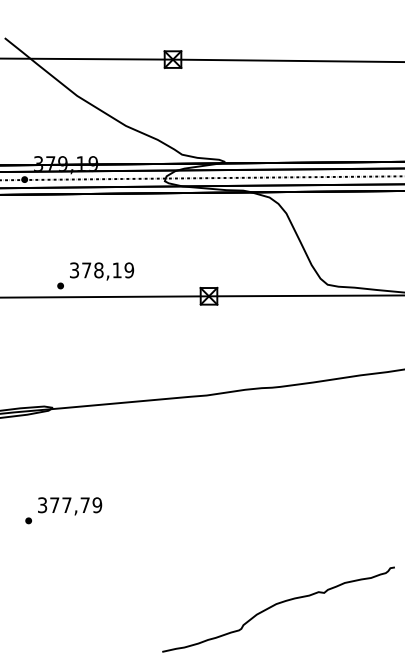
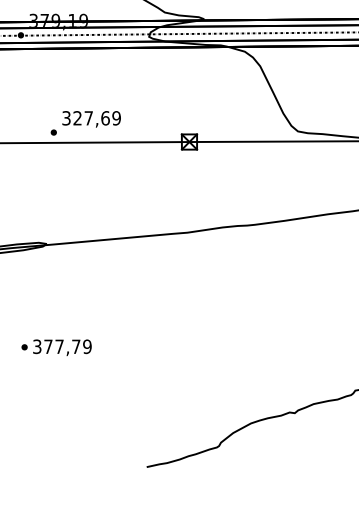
text: (101, 270) -> (91, 118), 378,19 -> 327,69
text: (70, 506) -> (62, 347), moved

